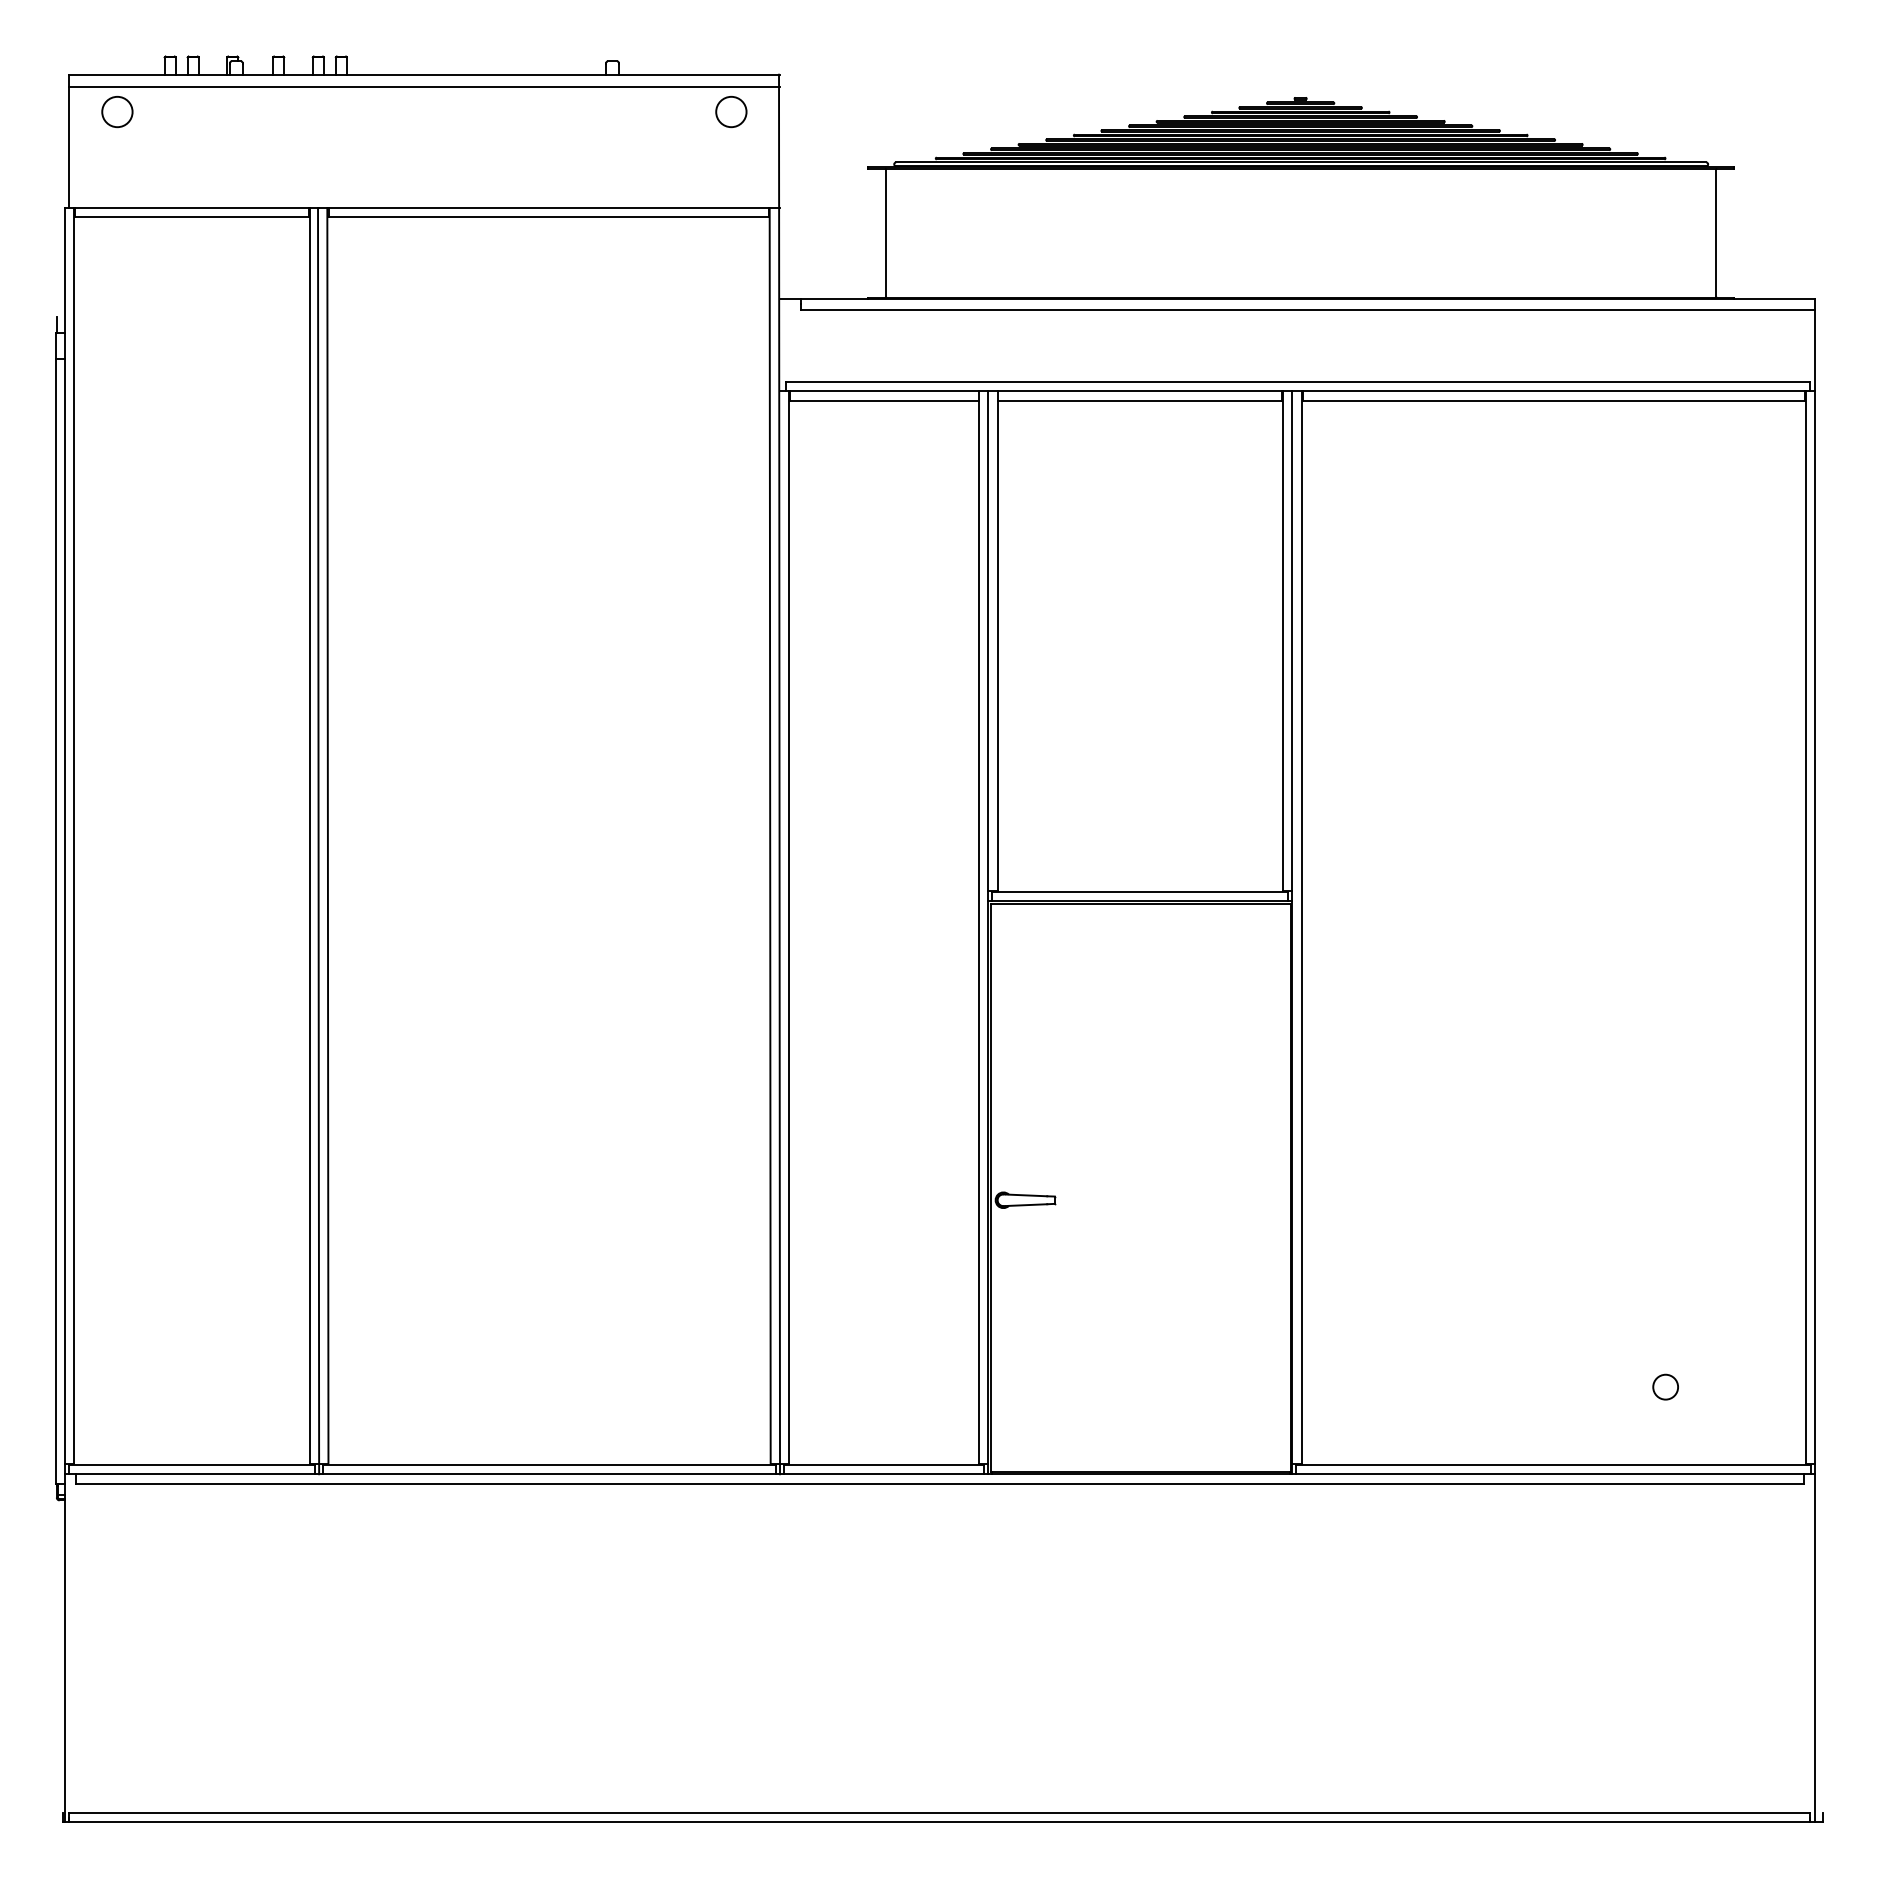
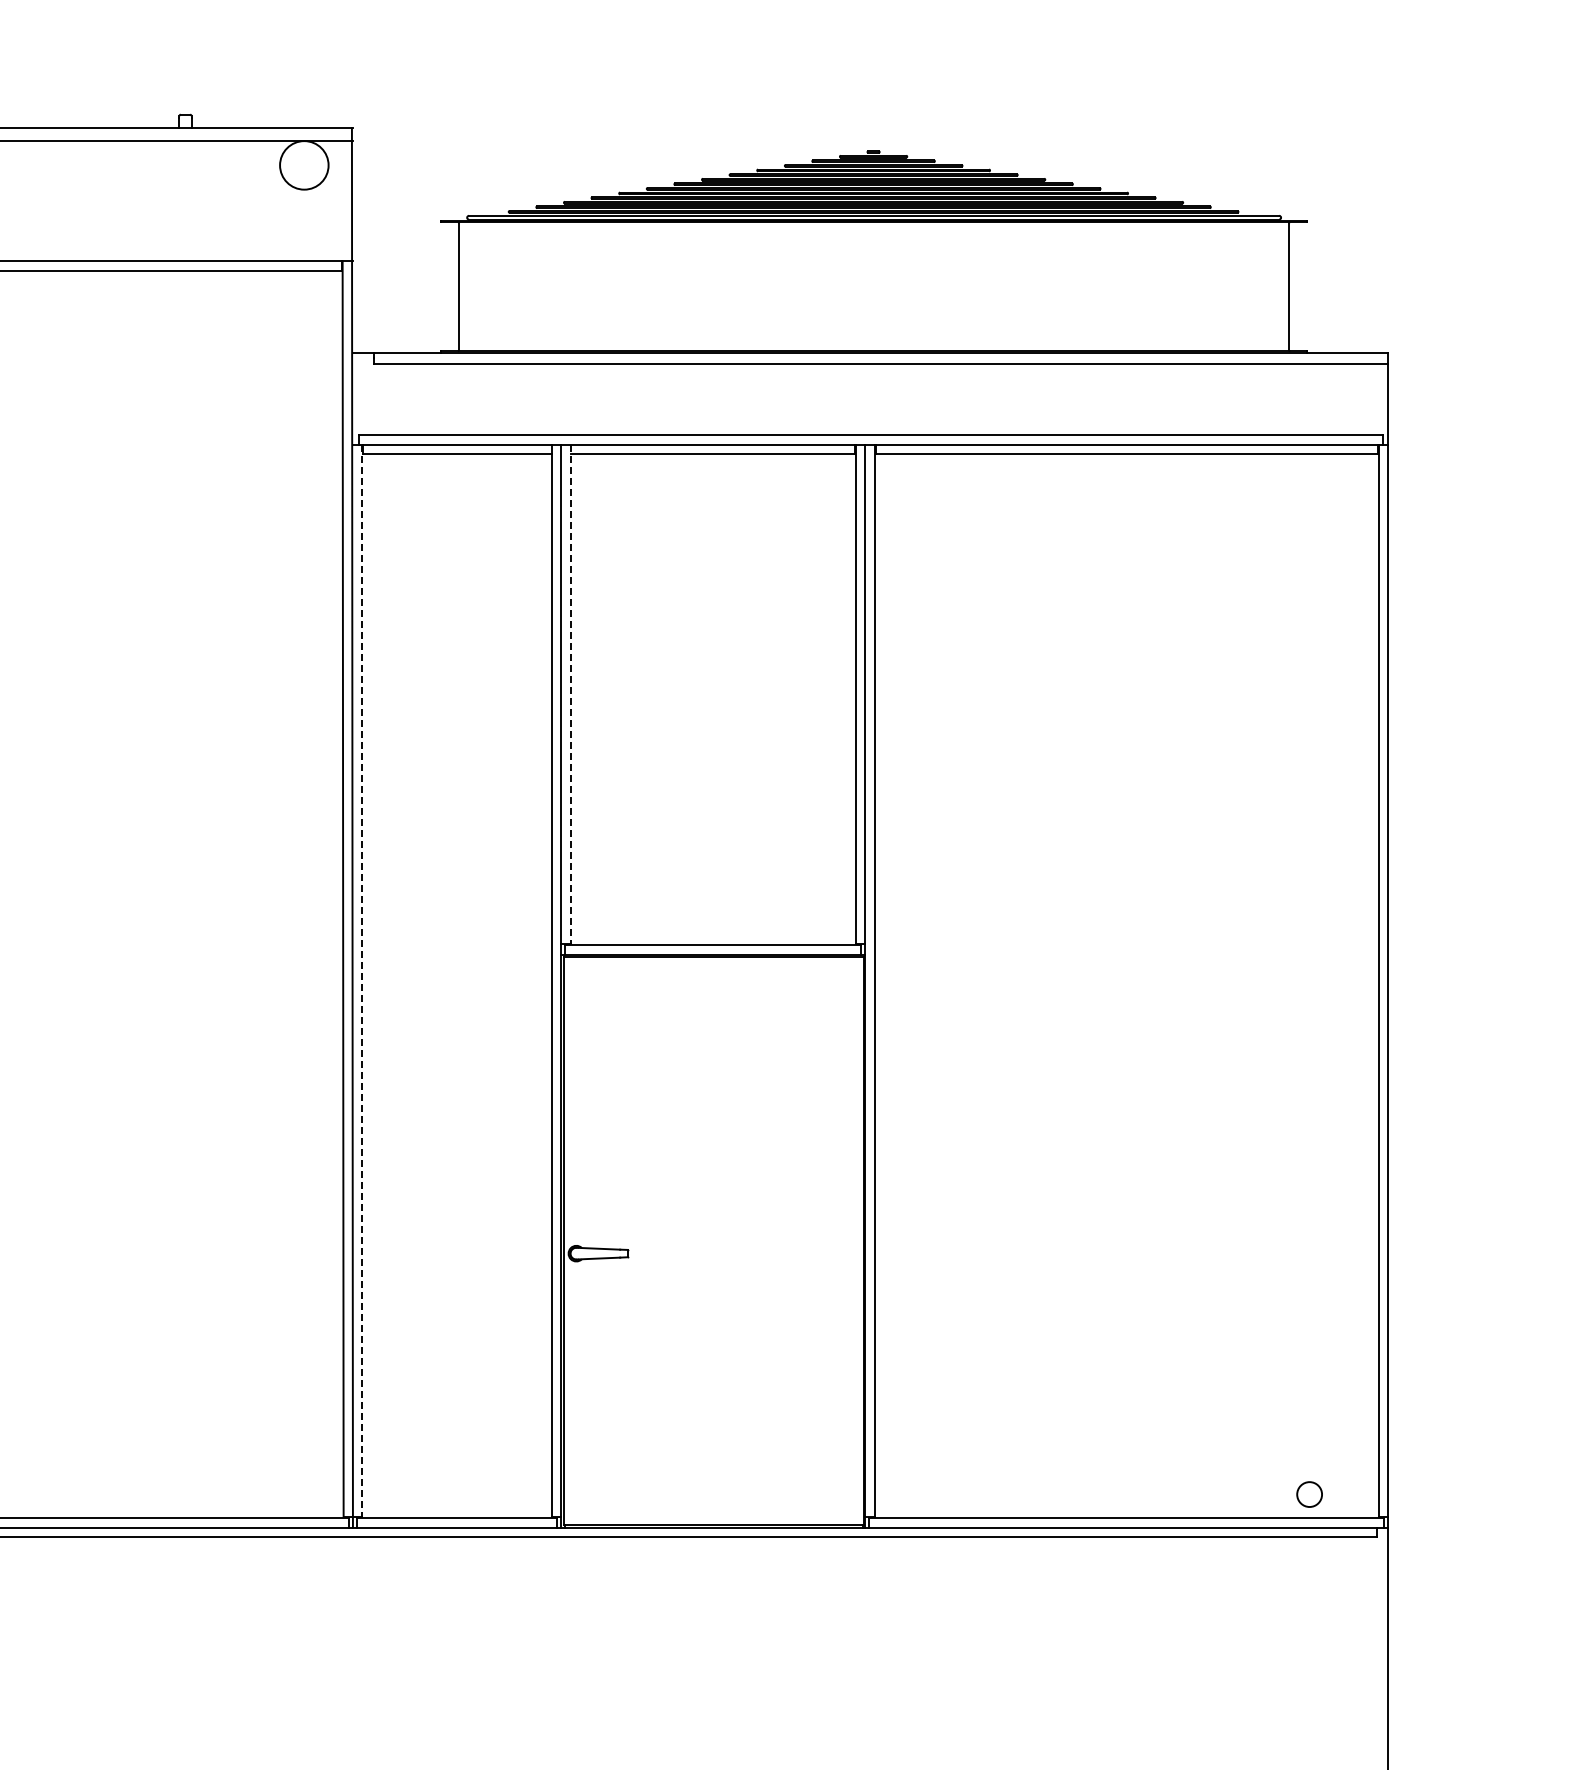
circle: (731, 111) -> (304, 164), size x1.6
line: (997, 641) -> (570, 694), solid -> dashed
line: (789, 928) -> (362, 981), solid -> dashed
circle: (1665, 1386) -> (1309, 1493), moved

